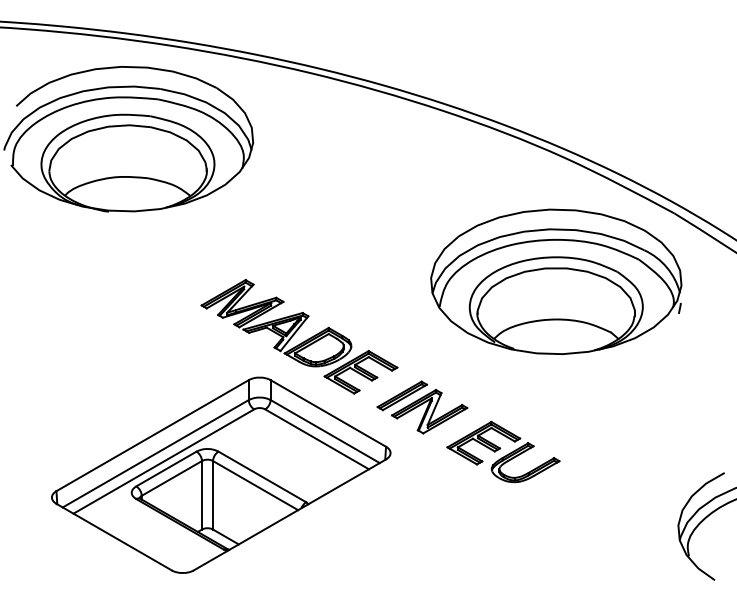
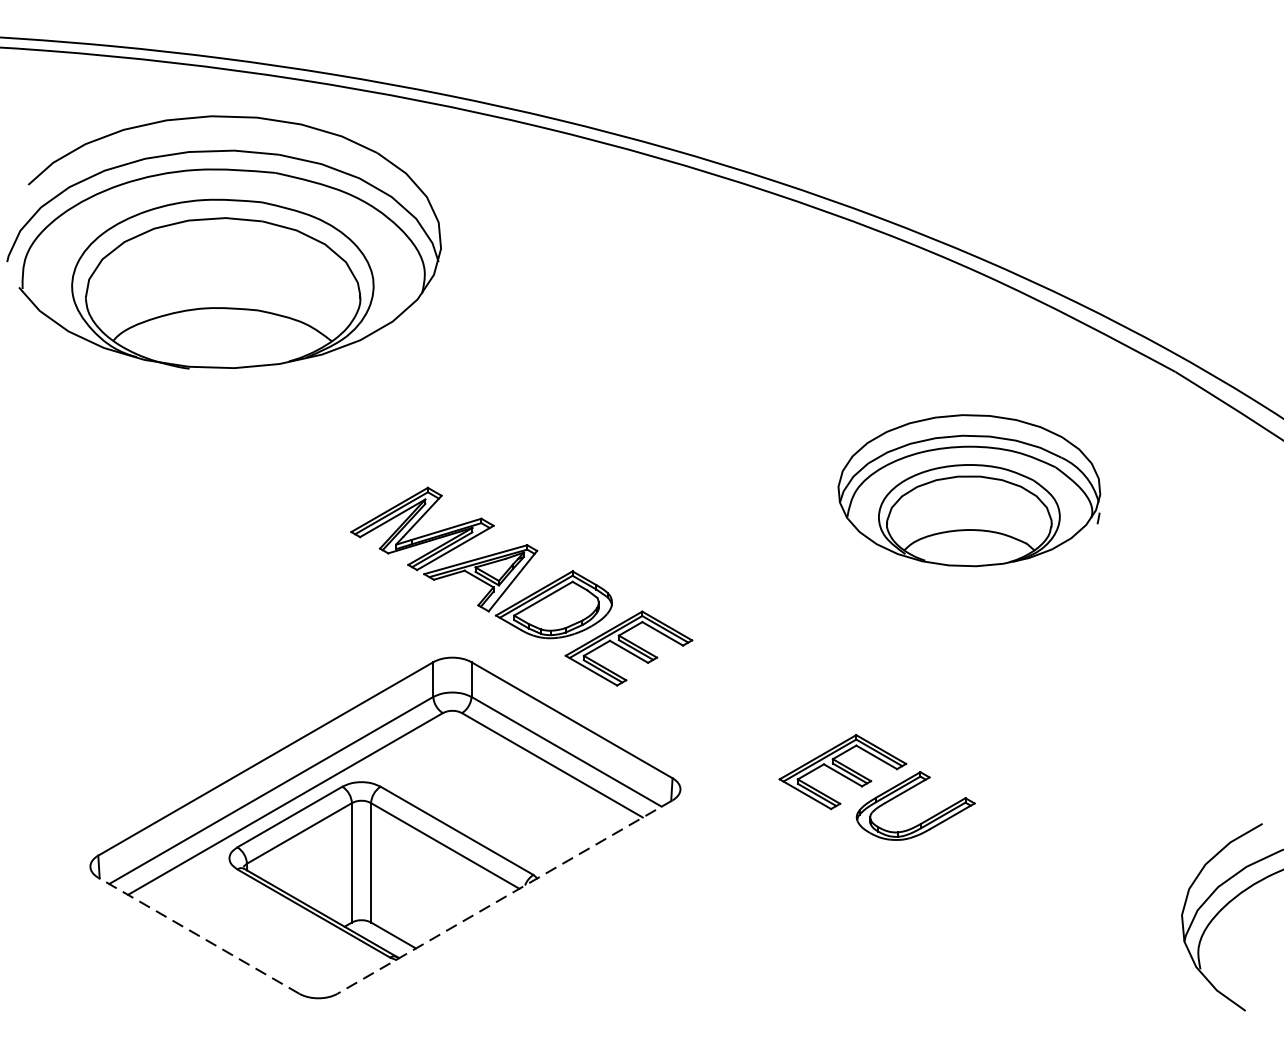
part: (556, 281) -> (969, 490), size x0.6
part: (422, 407) -> (736, 709), removed
line: (289, 514) -> (504, 896), solid -> dashed
line: (114, 537) -> (199, 936), solid -> dashed

